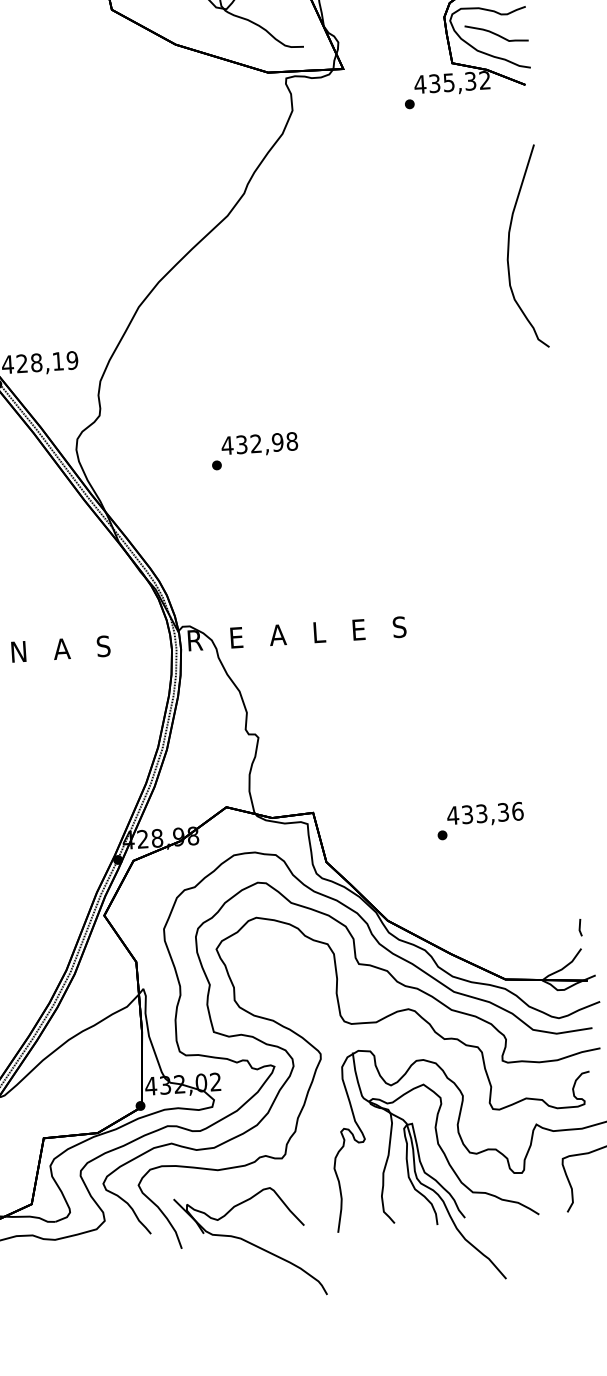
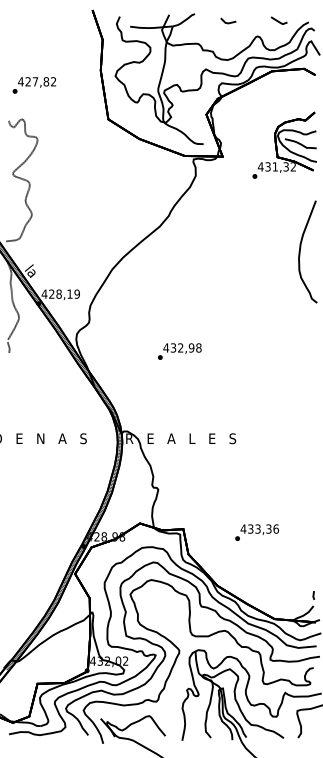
text: (447, 81) -> (274, 166), 435,32 -> 431,32
text: (254, 450) -> (179, 351), moved
text: (479, 820) -> (256, 532), moved

